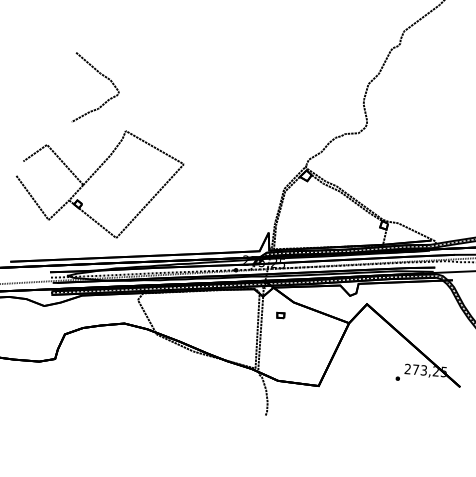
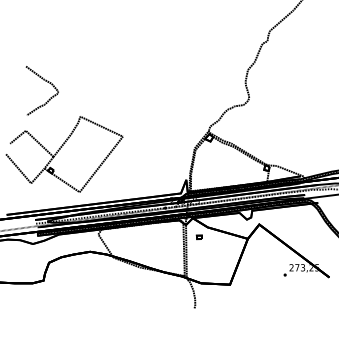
curve: (101, 76) -> (45, 81), moved

